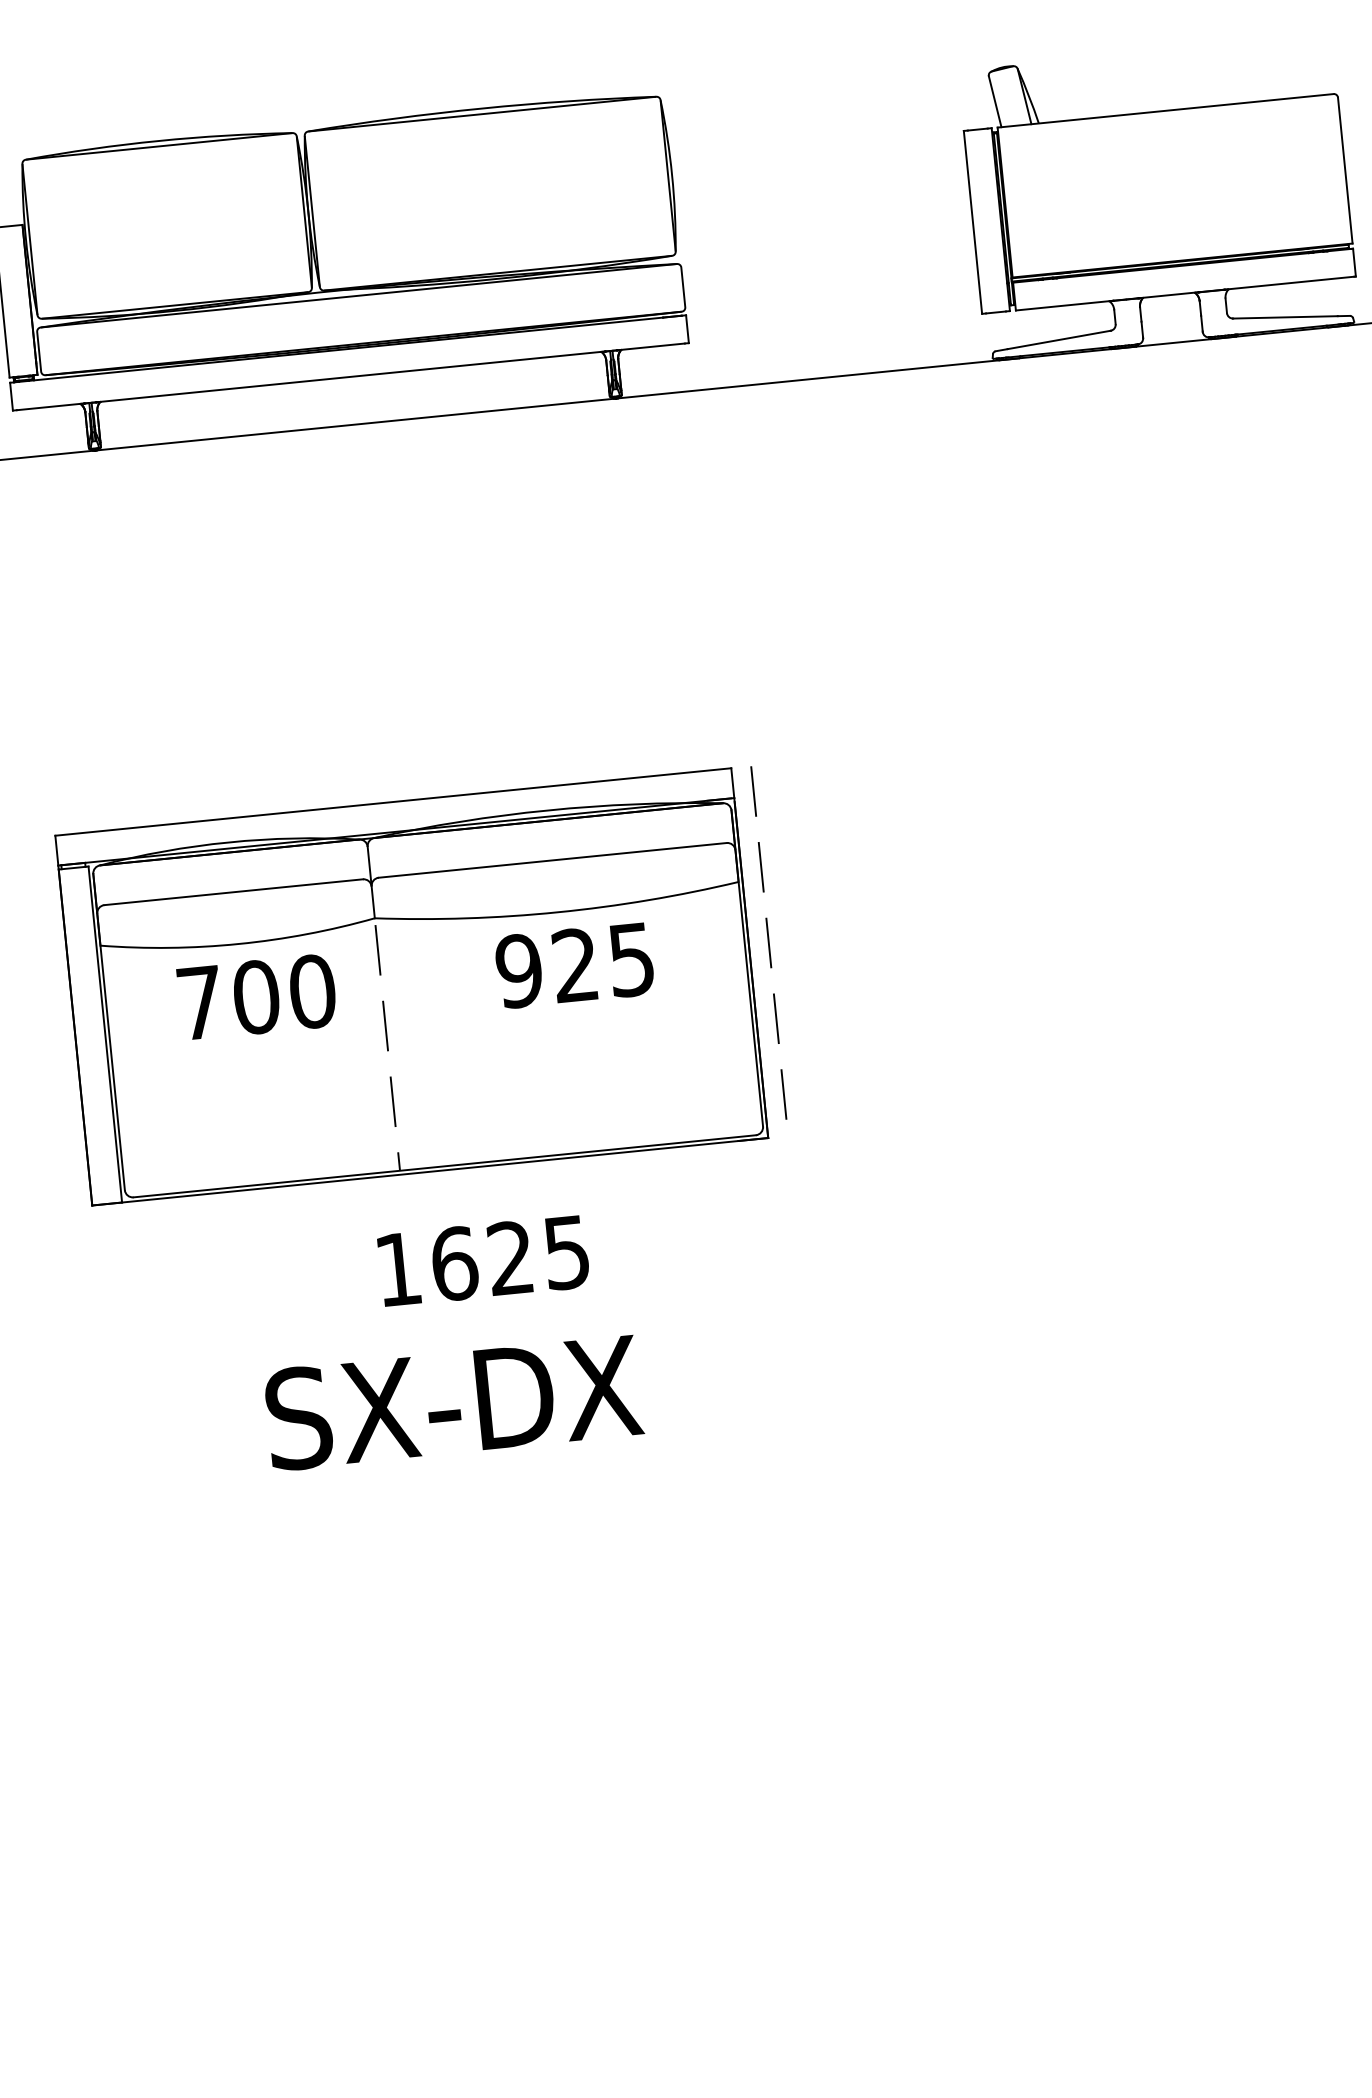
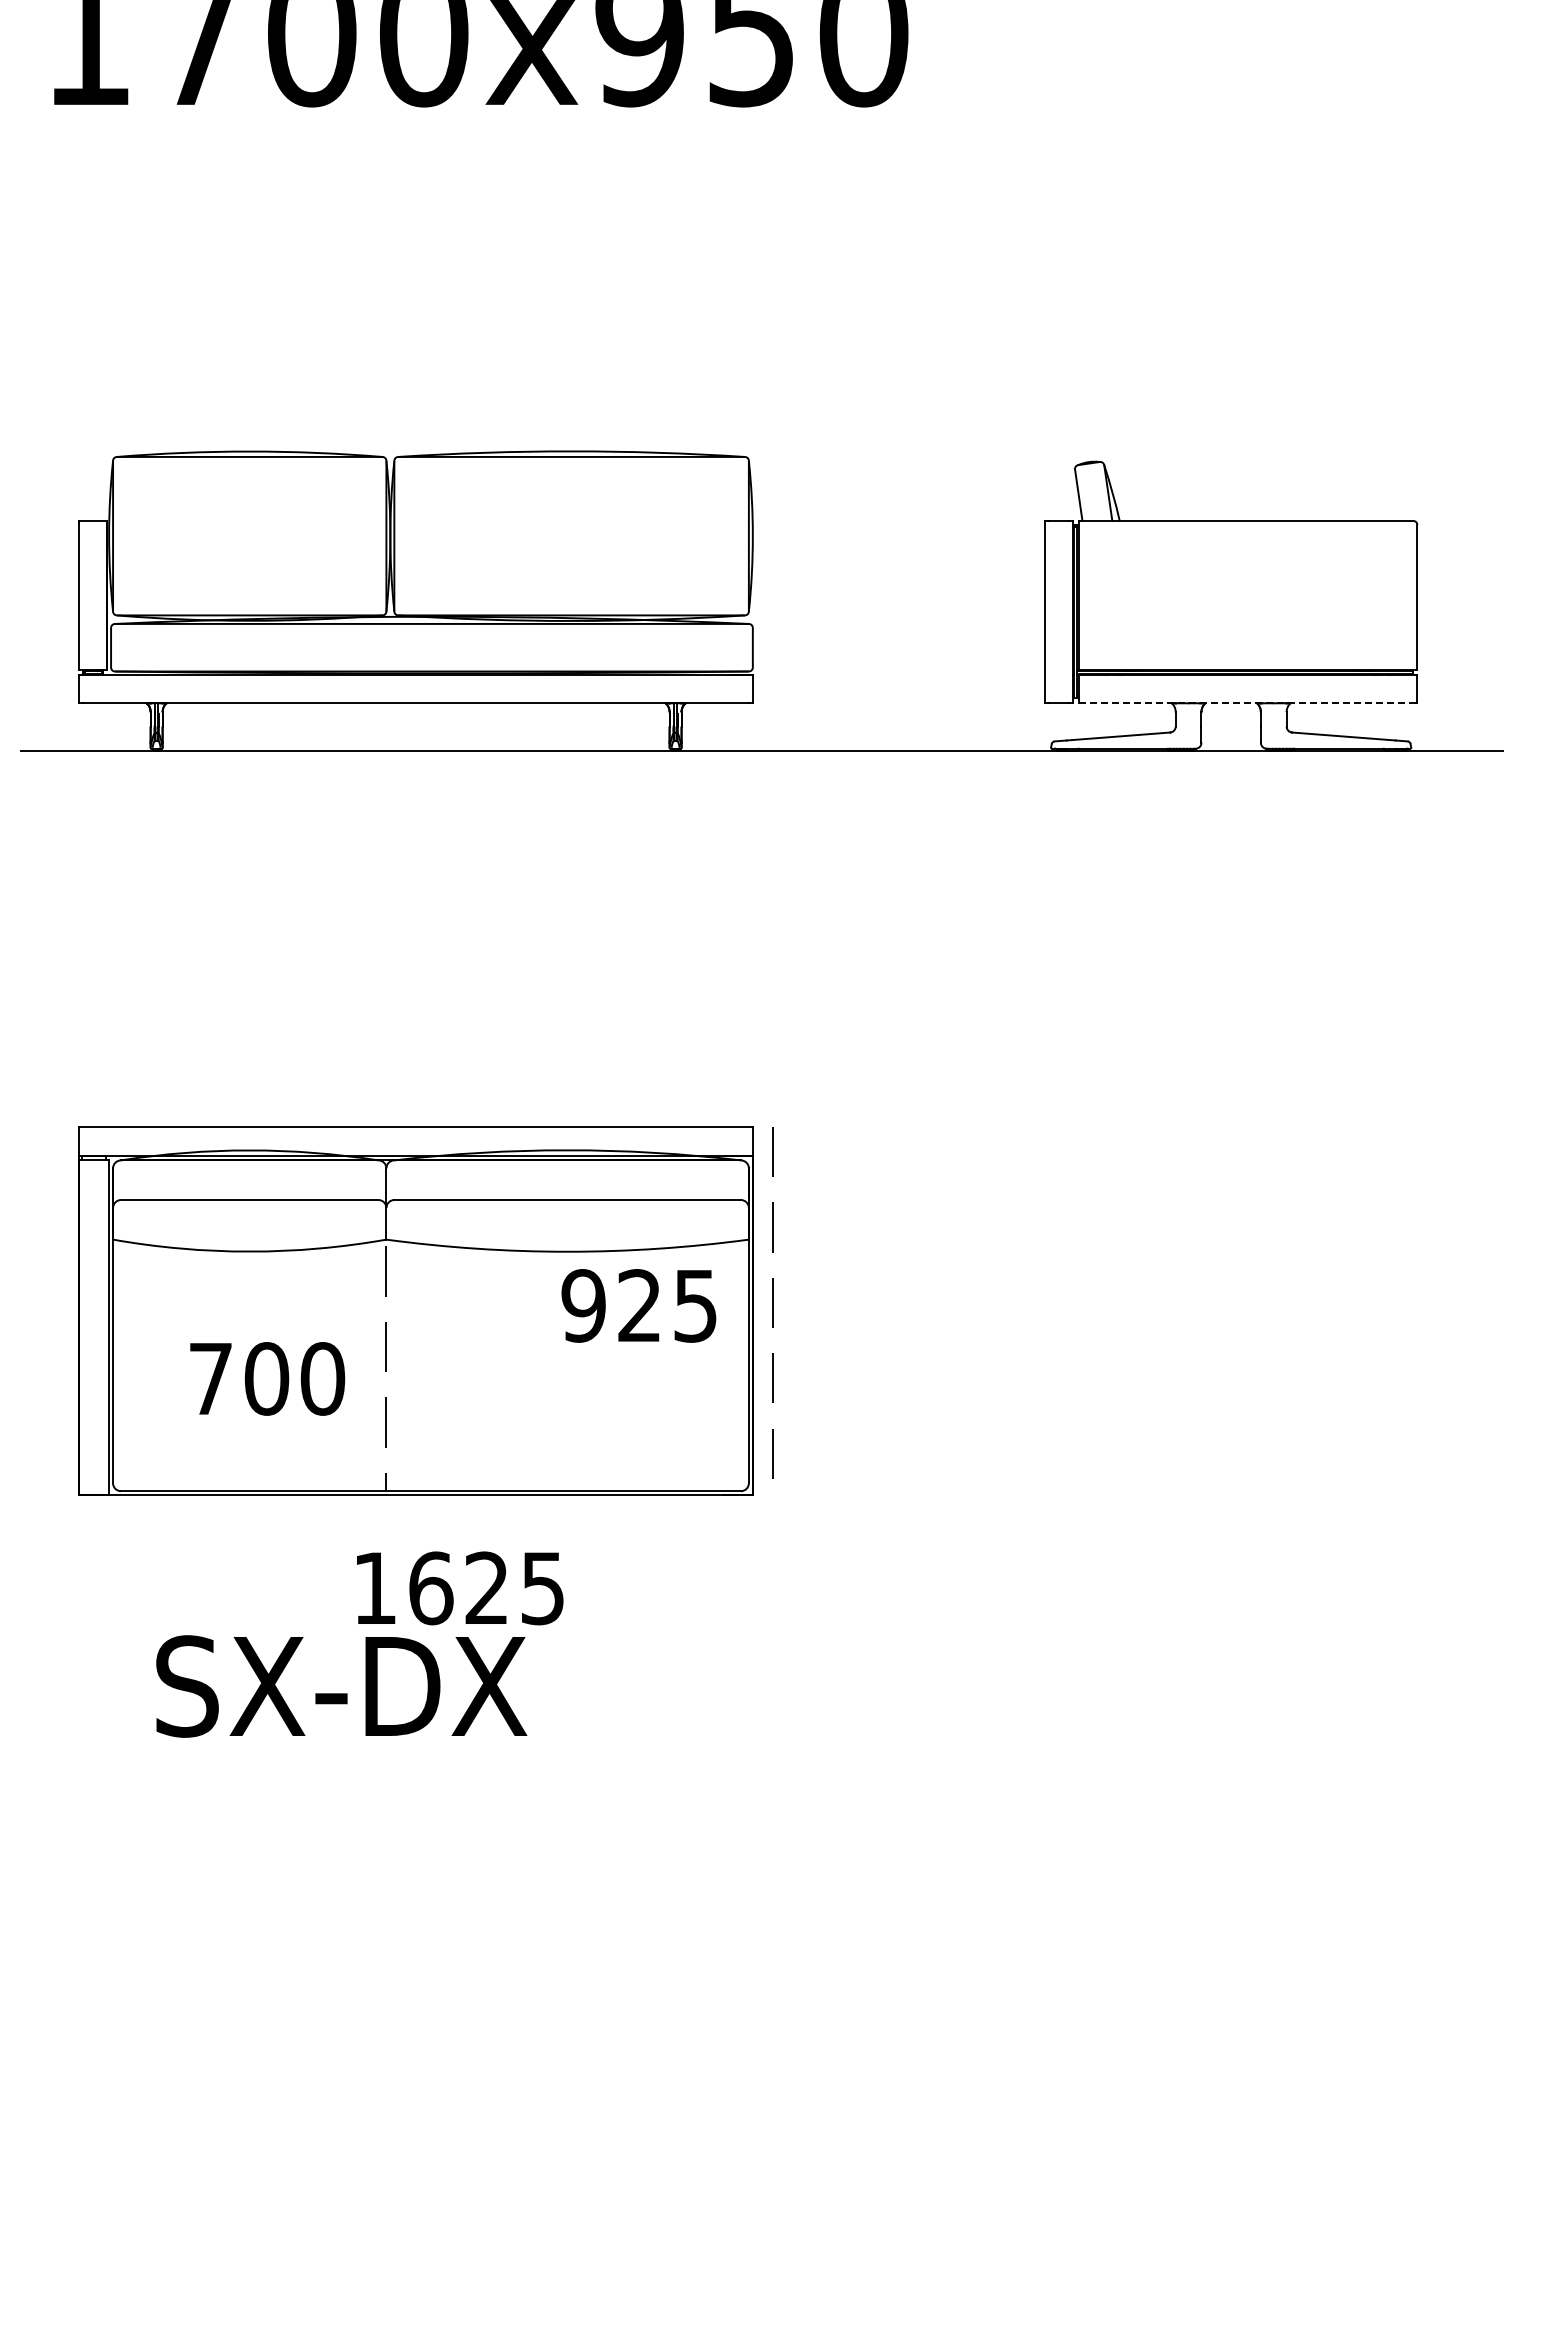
line: (1185, 293) -> (1247, 703), solid -> dashed
text: (574, 965) -> (638, 1305), moved
text: (257, 996) -> (267, 1378), moved
text: (453, 1402) -> (341, 1686), moved

